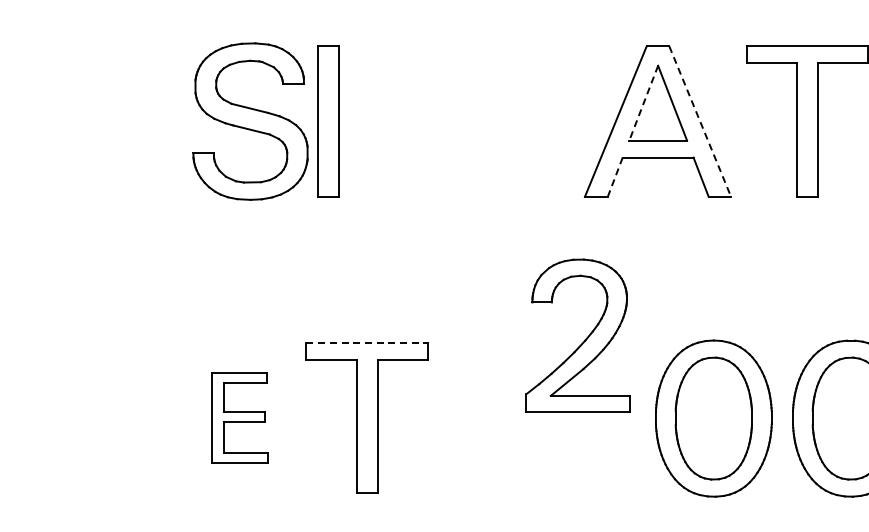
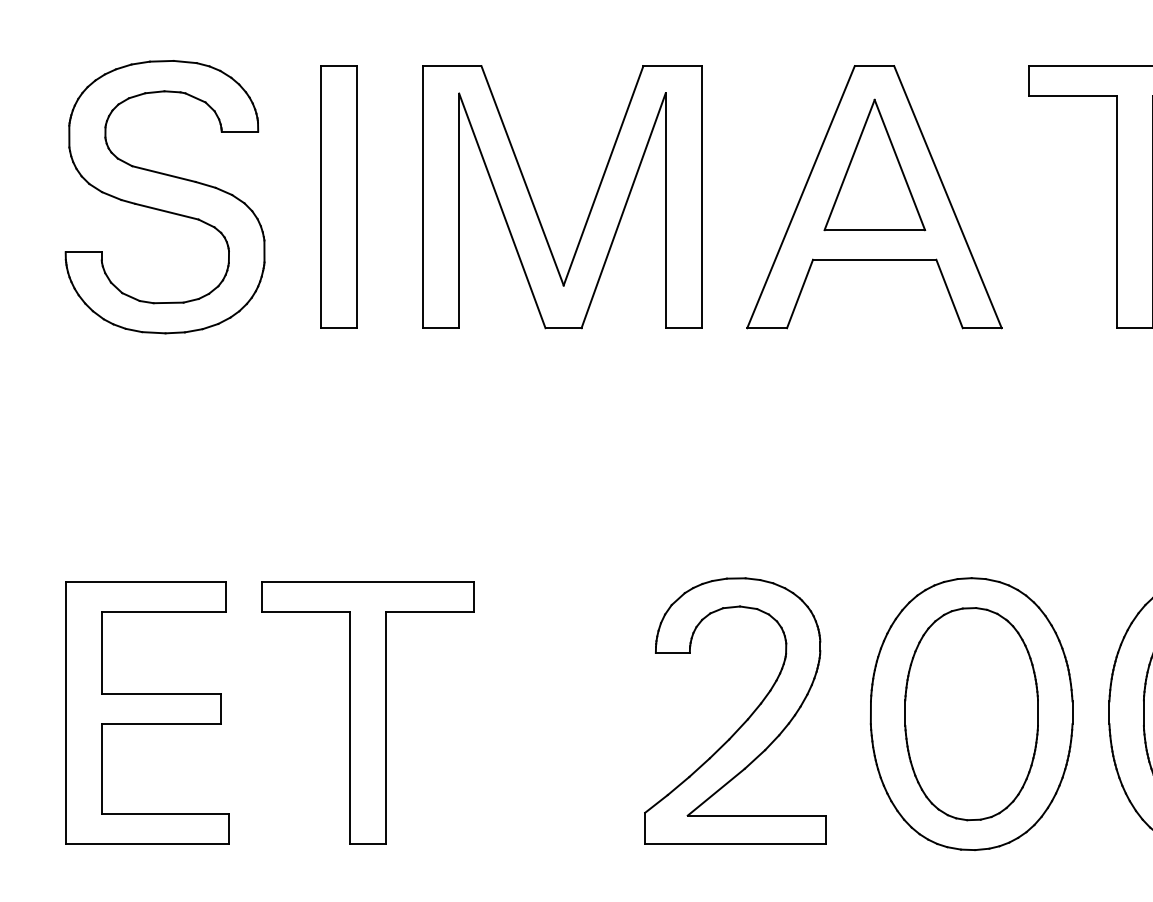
line: (643, 103) -> (849, 165), dashed -> solid
part: (328, 121) -> (339, 196), moved
line: (700, 122) -> (948, 198), dashed -> solid
part: (463, 126) -> (535, 205), added
line: (615, 177) -> (800, 294), dashed -> solid
part: (584, 339) -> (746, 717), moved
line: (367, 342) -> (368, 581), dashed -> solid
part: (239, 417) -> (145, 712), size x1.67

